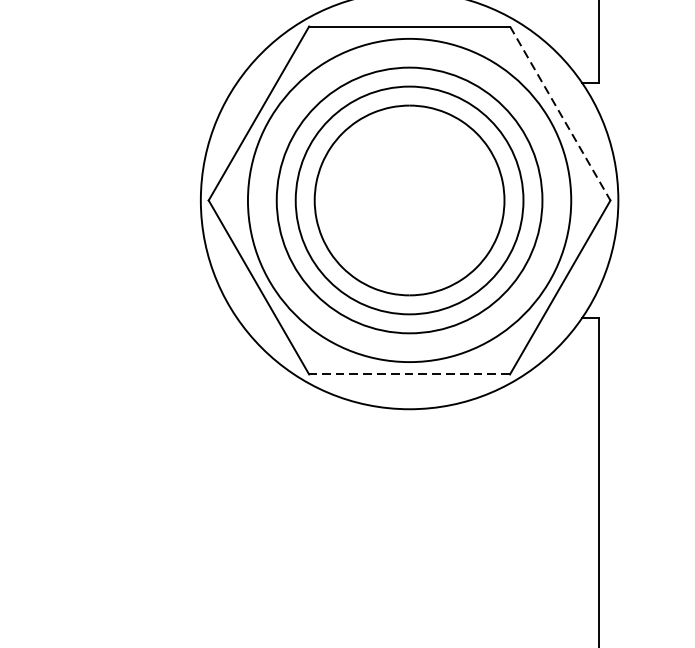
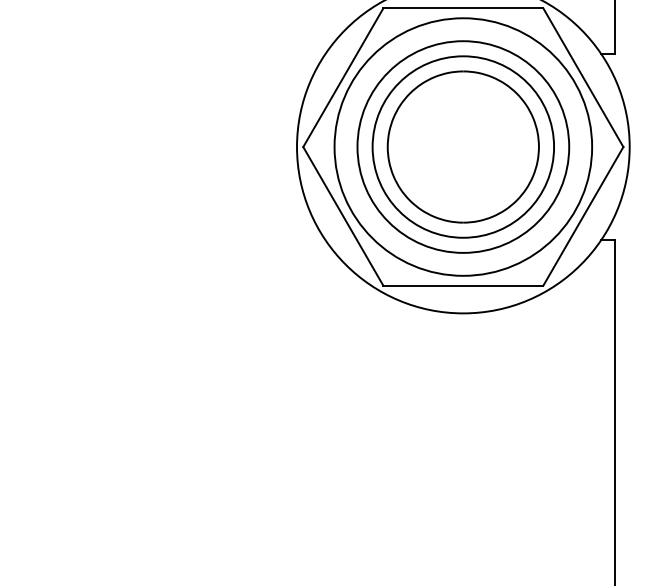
line: (560, 114) -> (583, 78), dashed -> solid
line: (408, 374) -> (462, 285), dashed -> solid

